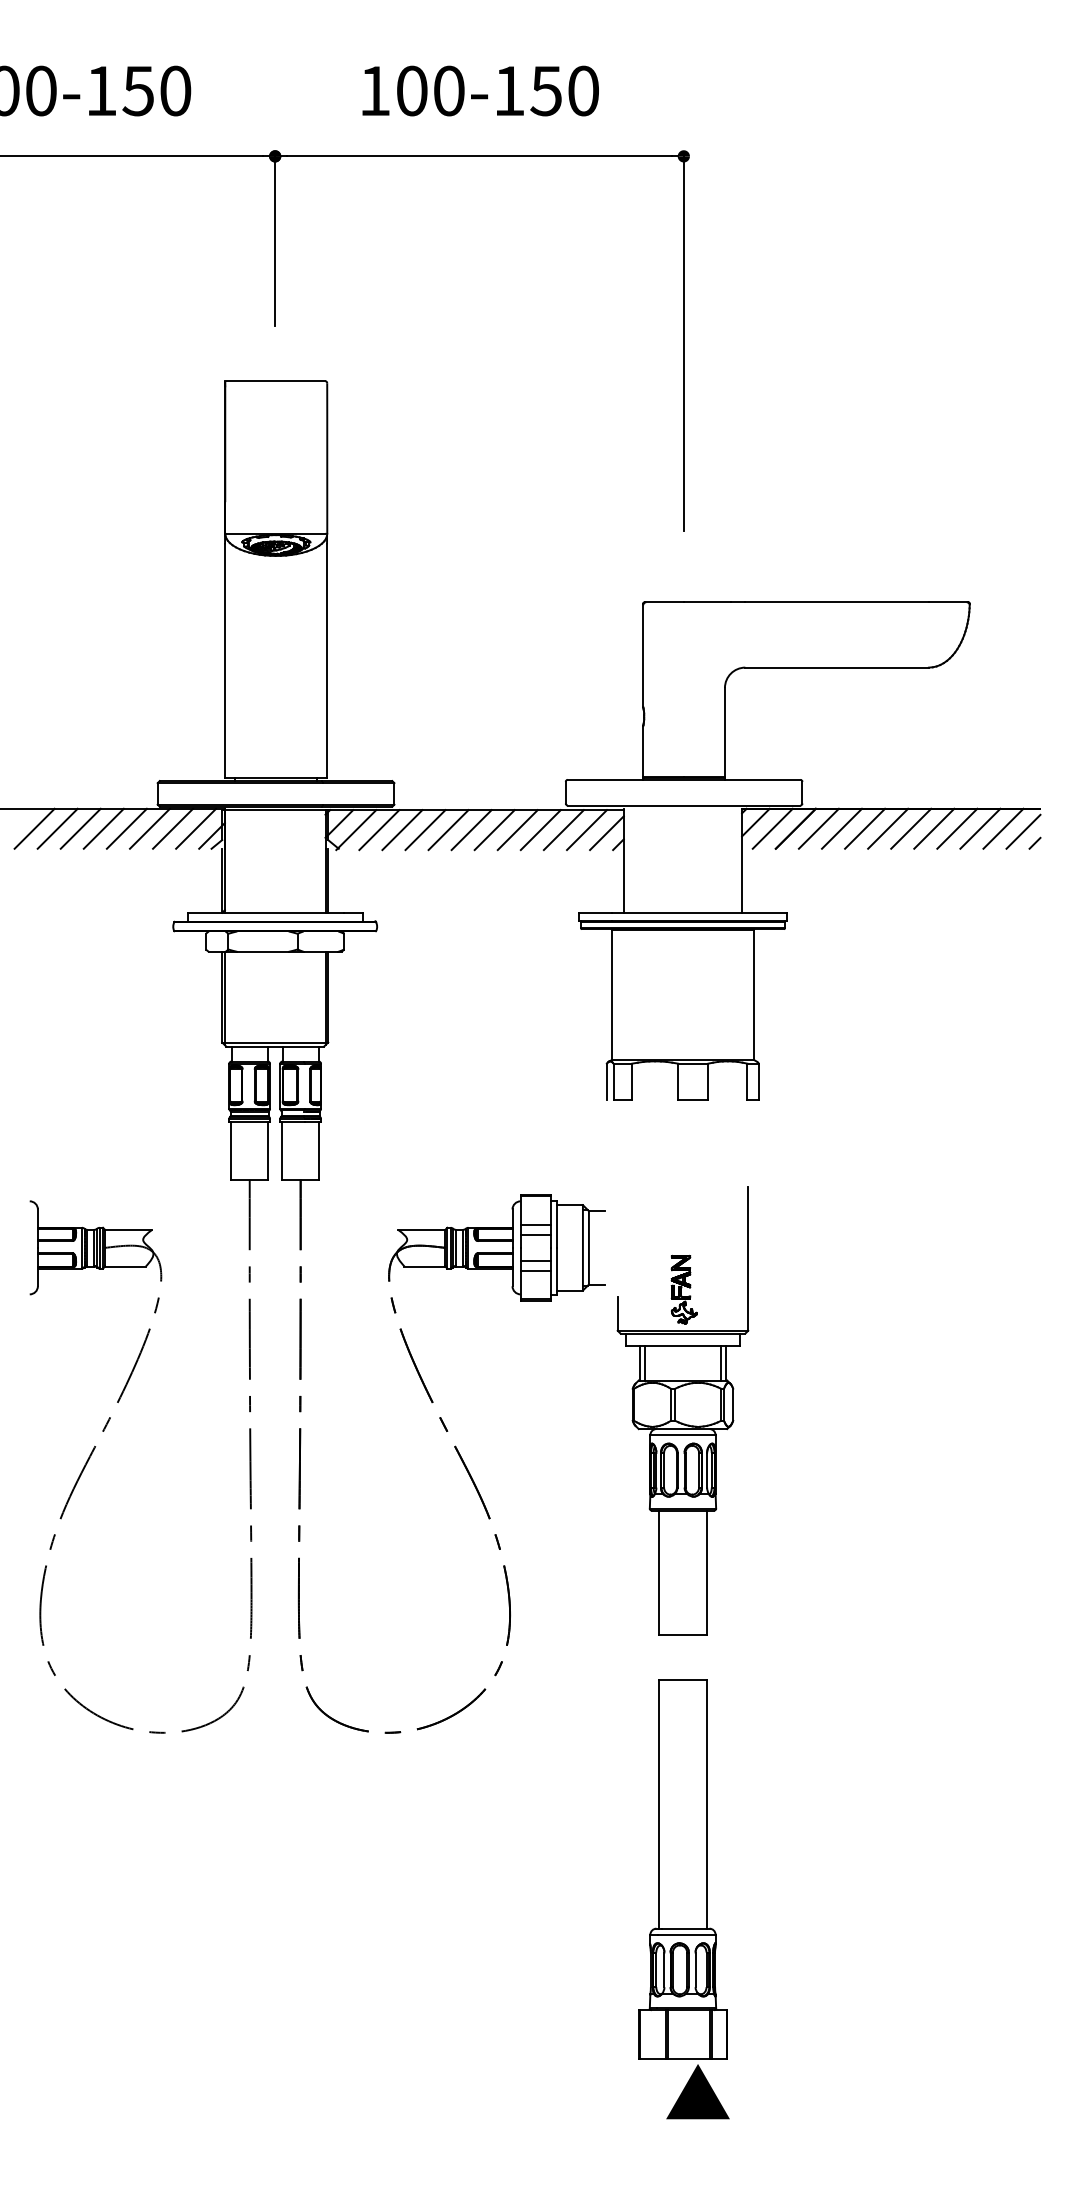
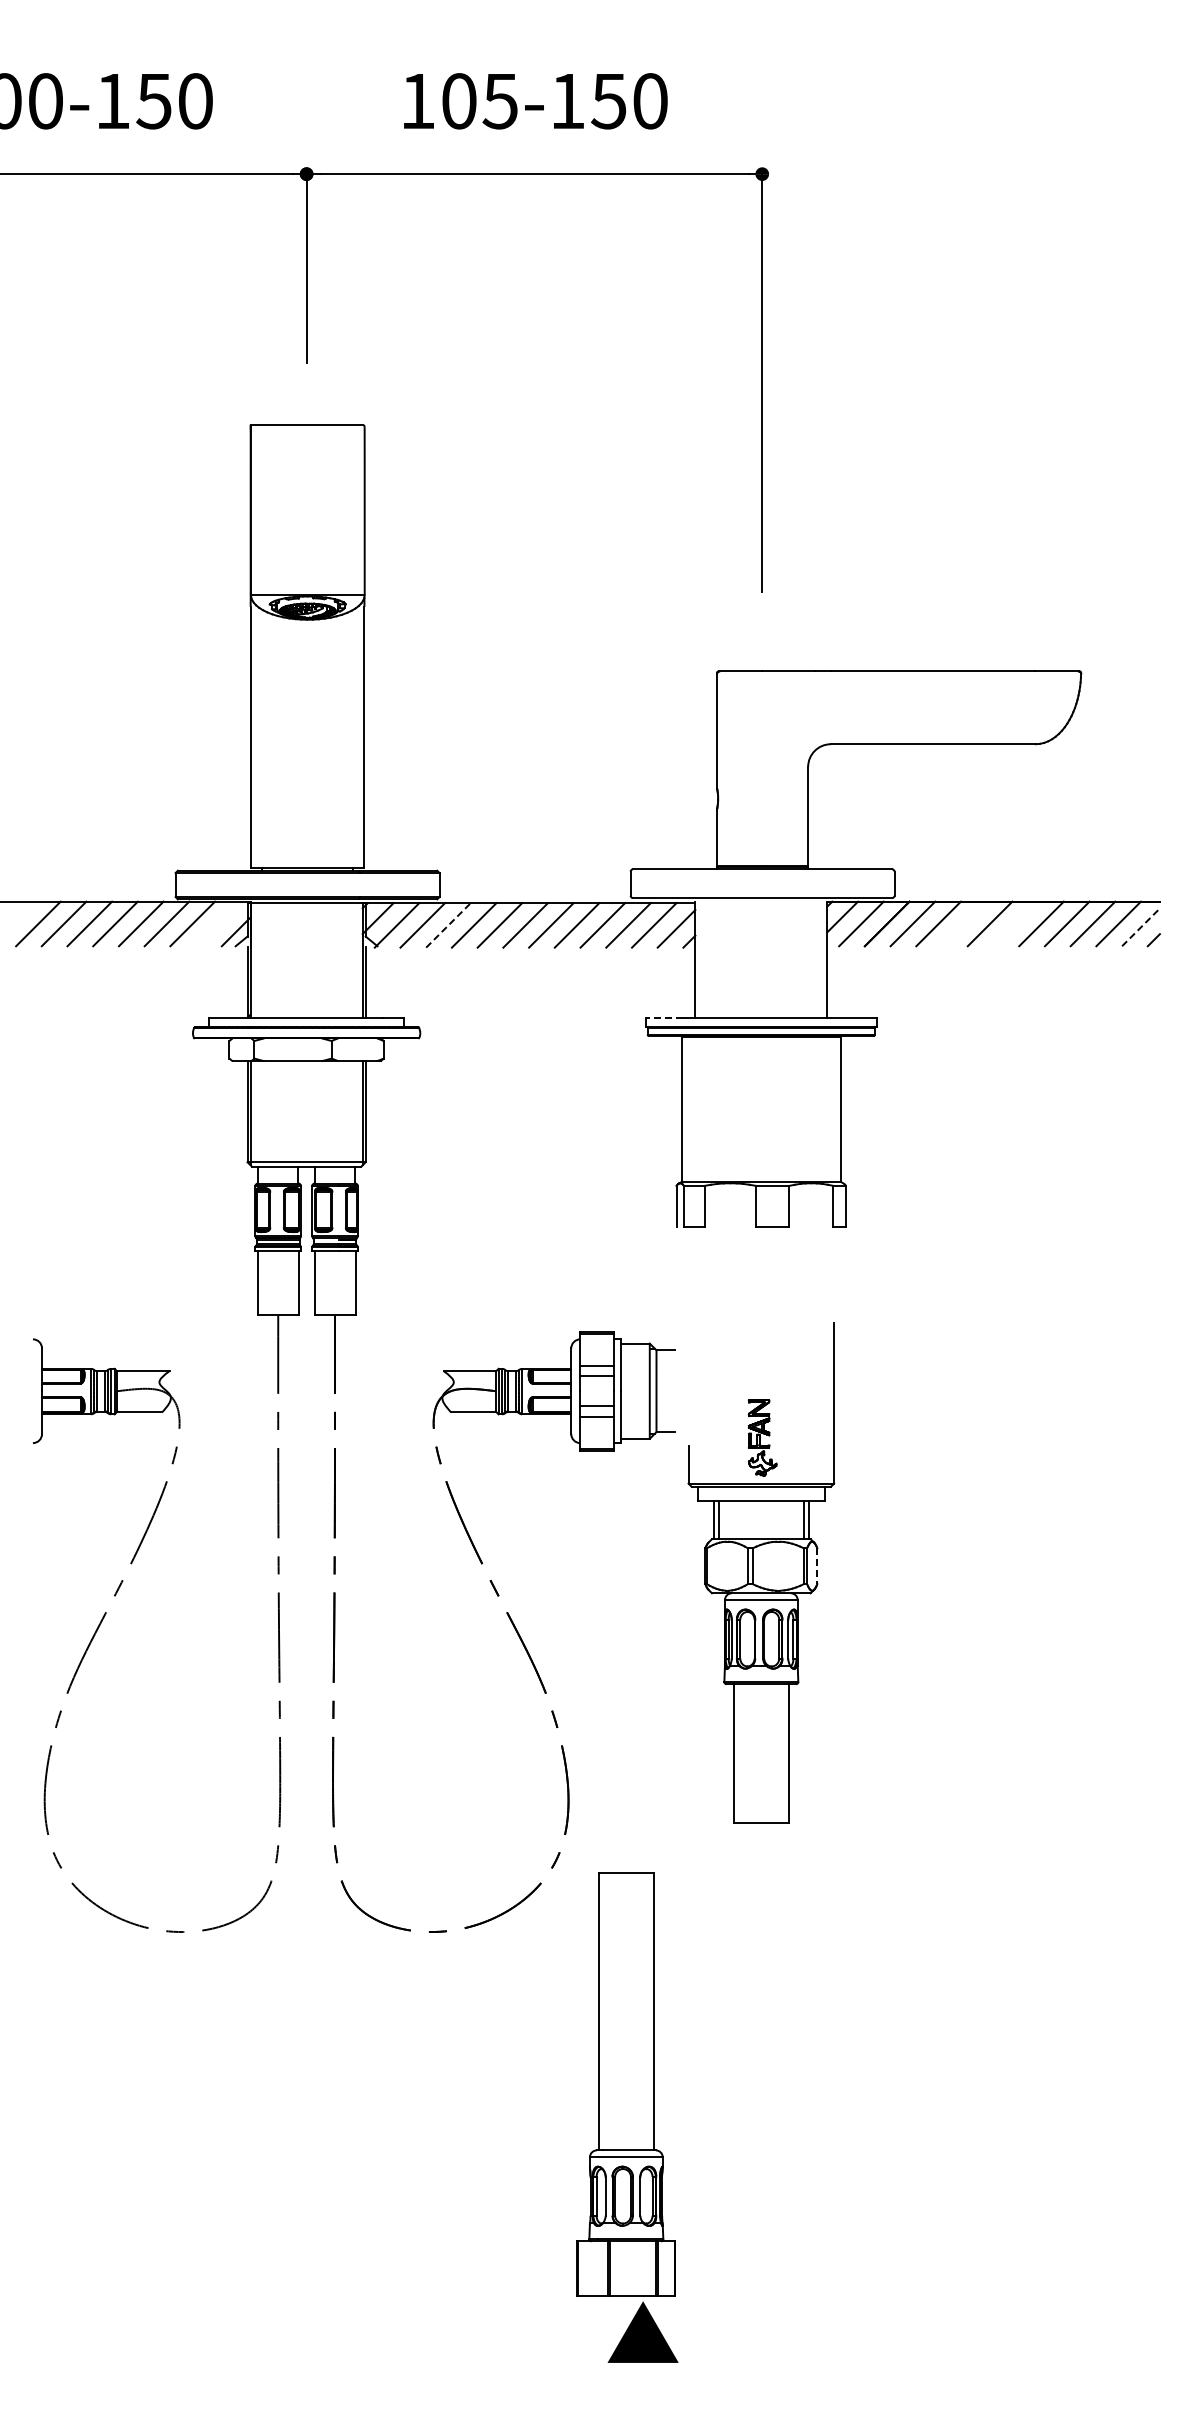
text: (448, 91) -> (499, 101), 100-150 -> 105-150
line: (196, 828) -> (218, 923), removed
line: (865, 828) -> (964, 923), removed
line: (910, 828) -> (1015, 923), removed
line: (402, 830) -> (448, 925), solid -> dashed
line: (1023, 831) -> (1141, 927), solid -> dashed
line: (595, 912) -> (663, 1017), solid -> dashed
line: (733, 1405) -> (817, 1566), solid -> dashed
part: (684, 1899) -> (627, 2117), moved

